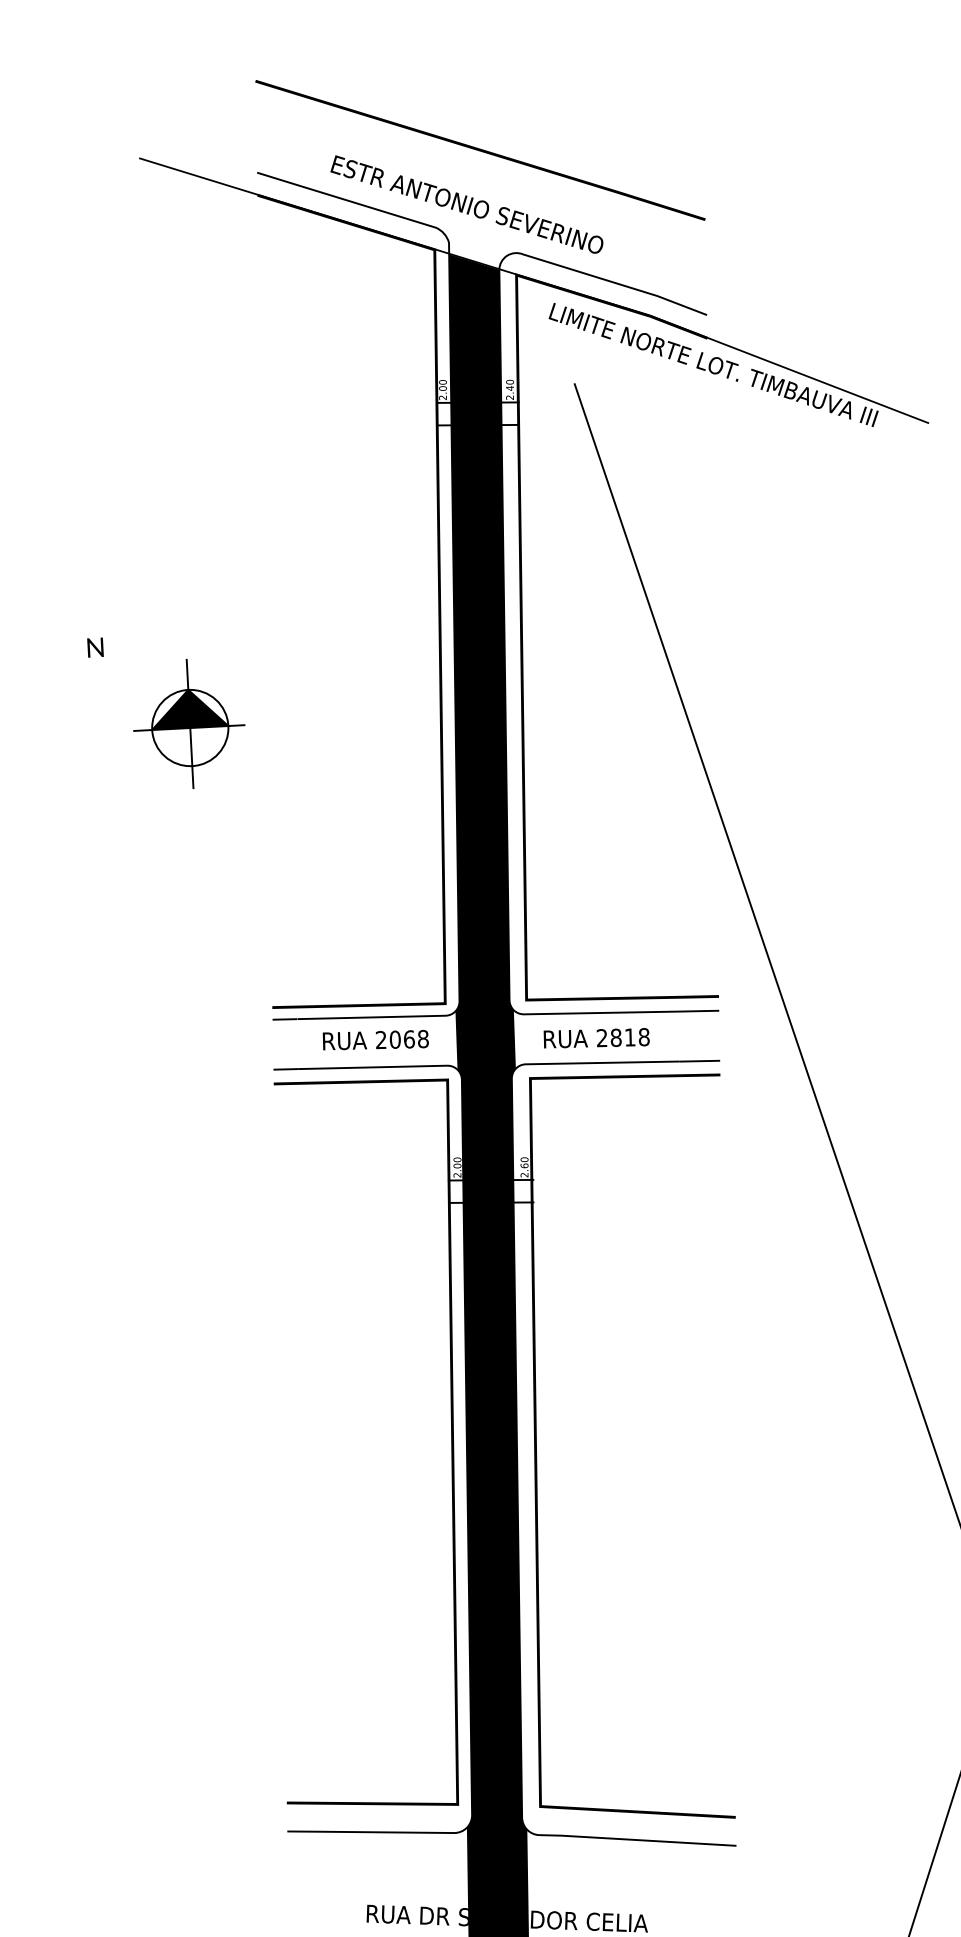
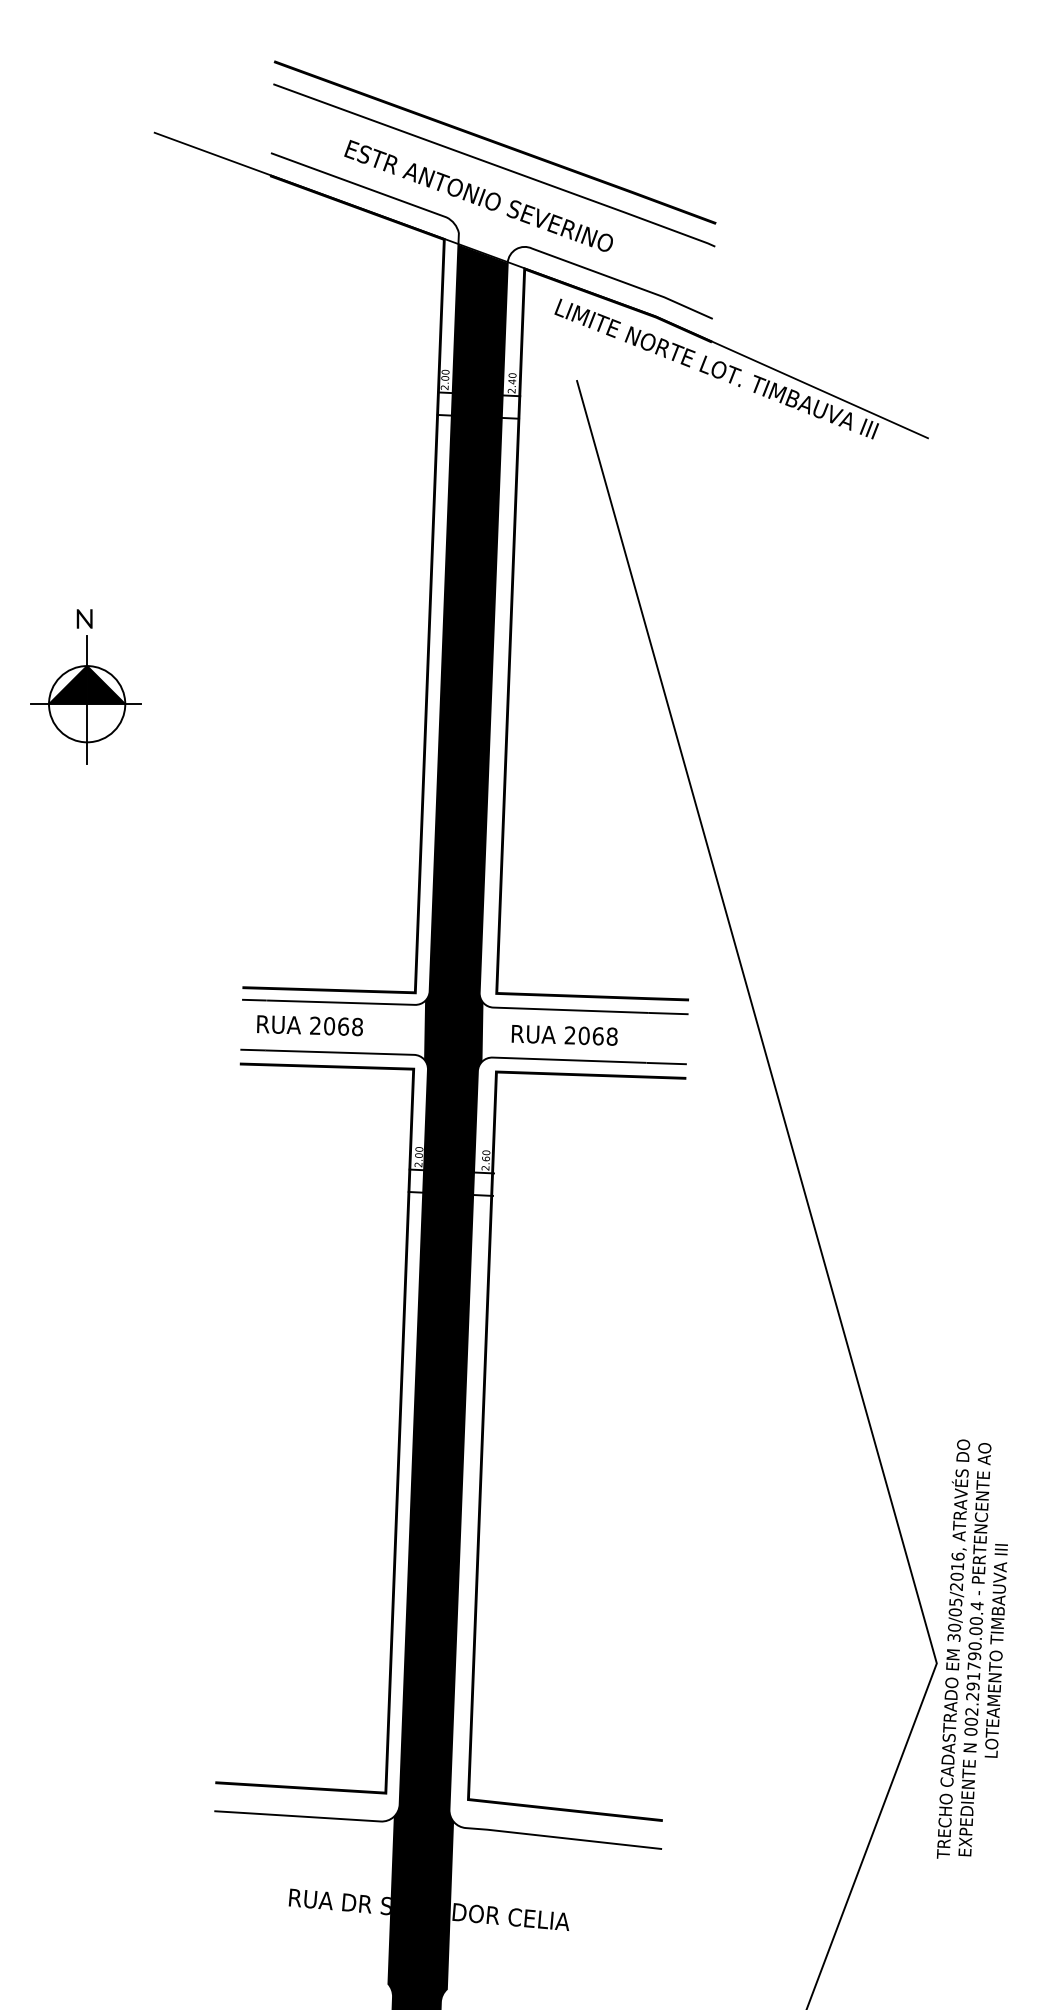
line: (481, 173) -> (494, 165), added
part: (188, 723) -> (85, 699), moved
text: (622, 1038) -> (590, 1036), 2818 -> 2068
text: (375, 1040) -> (309, 1025), moved

